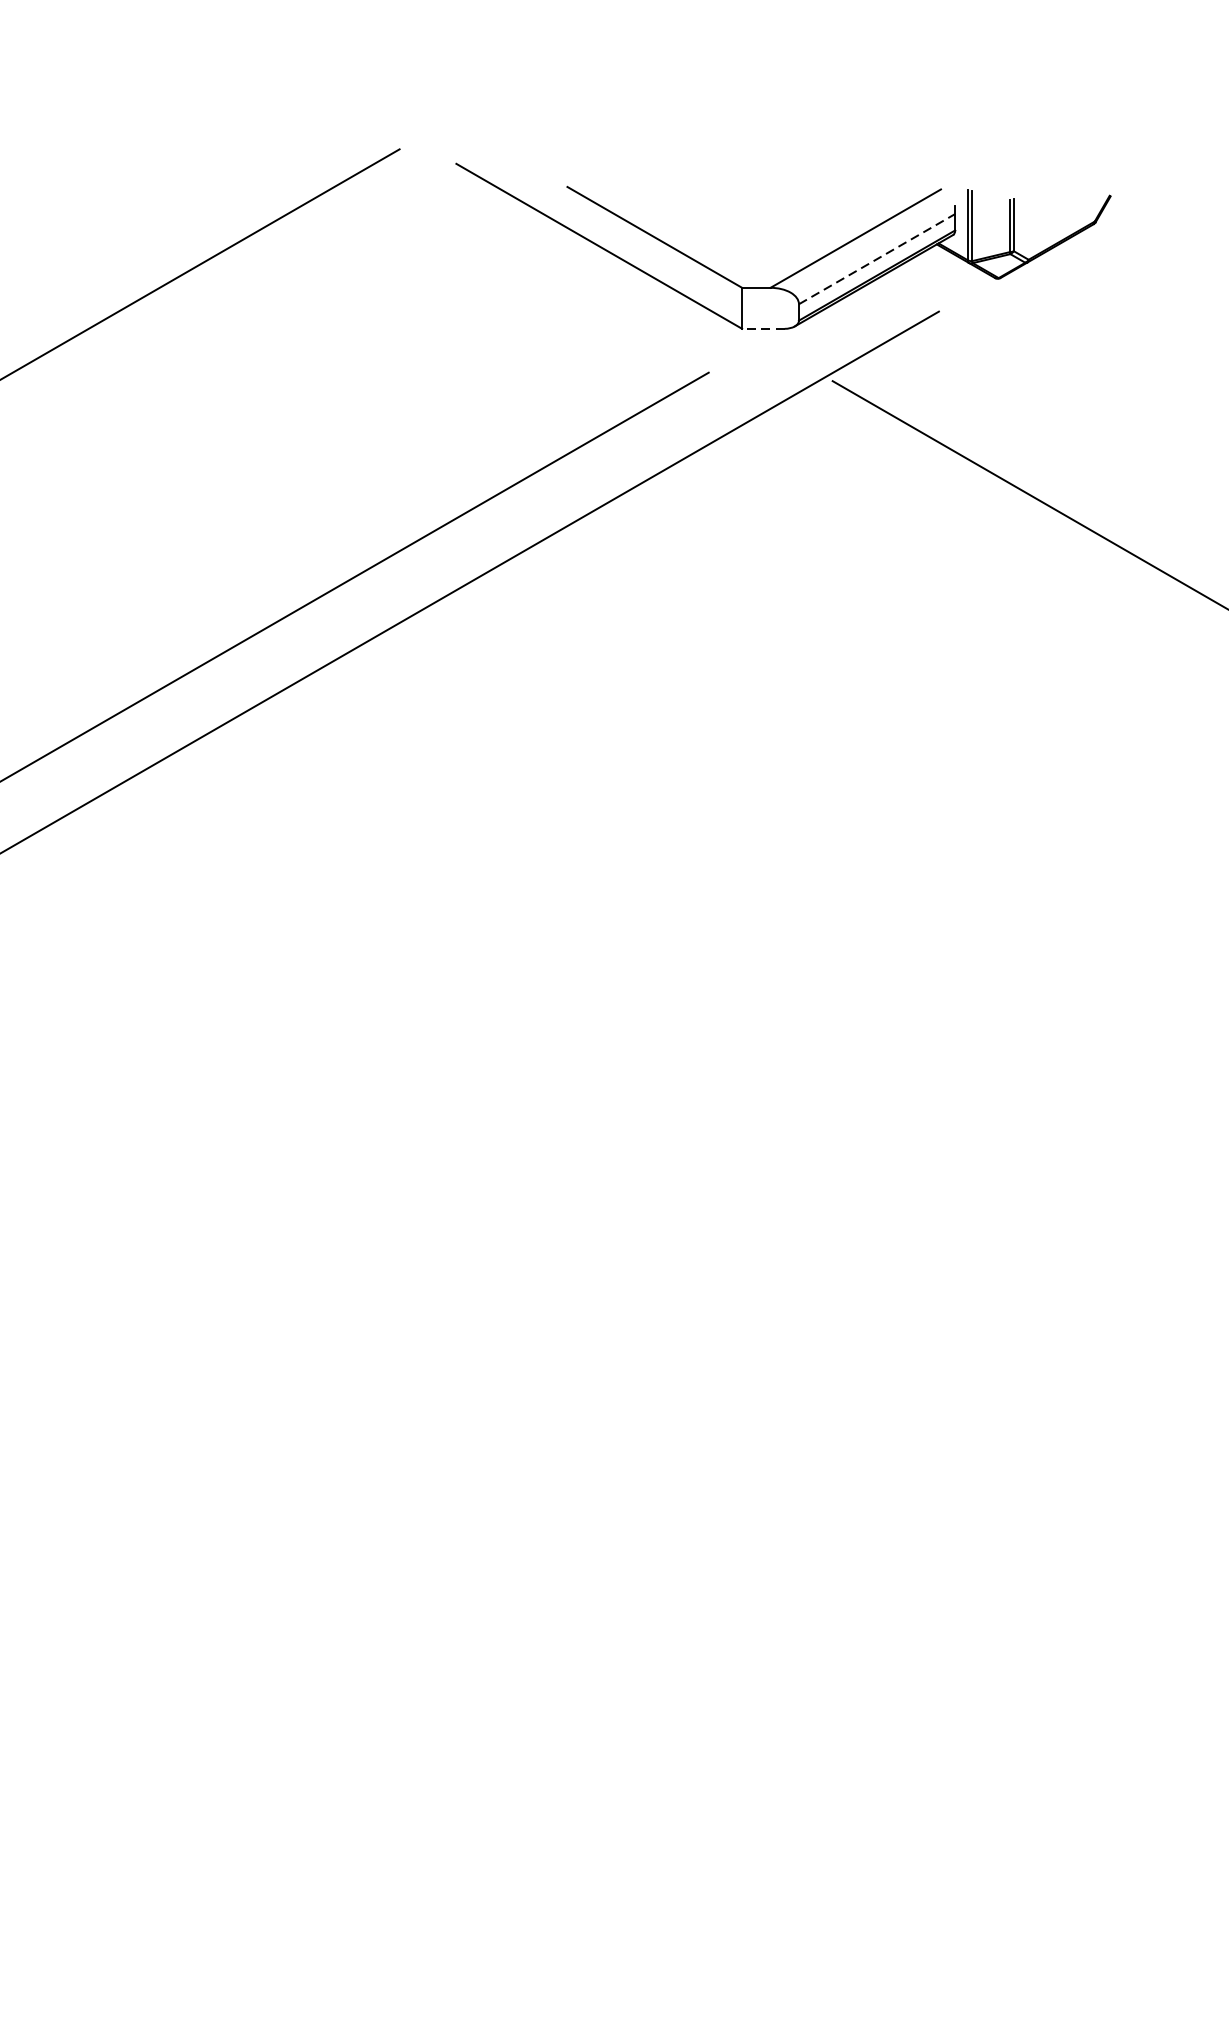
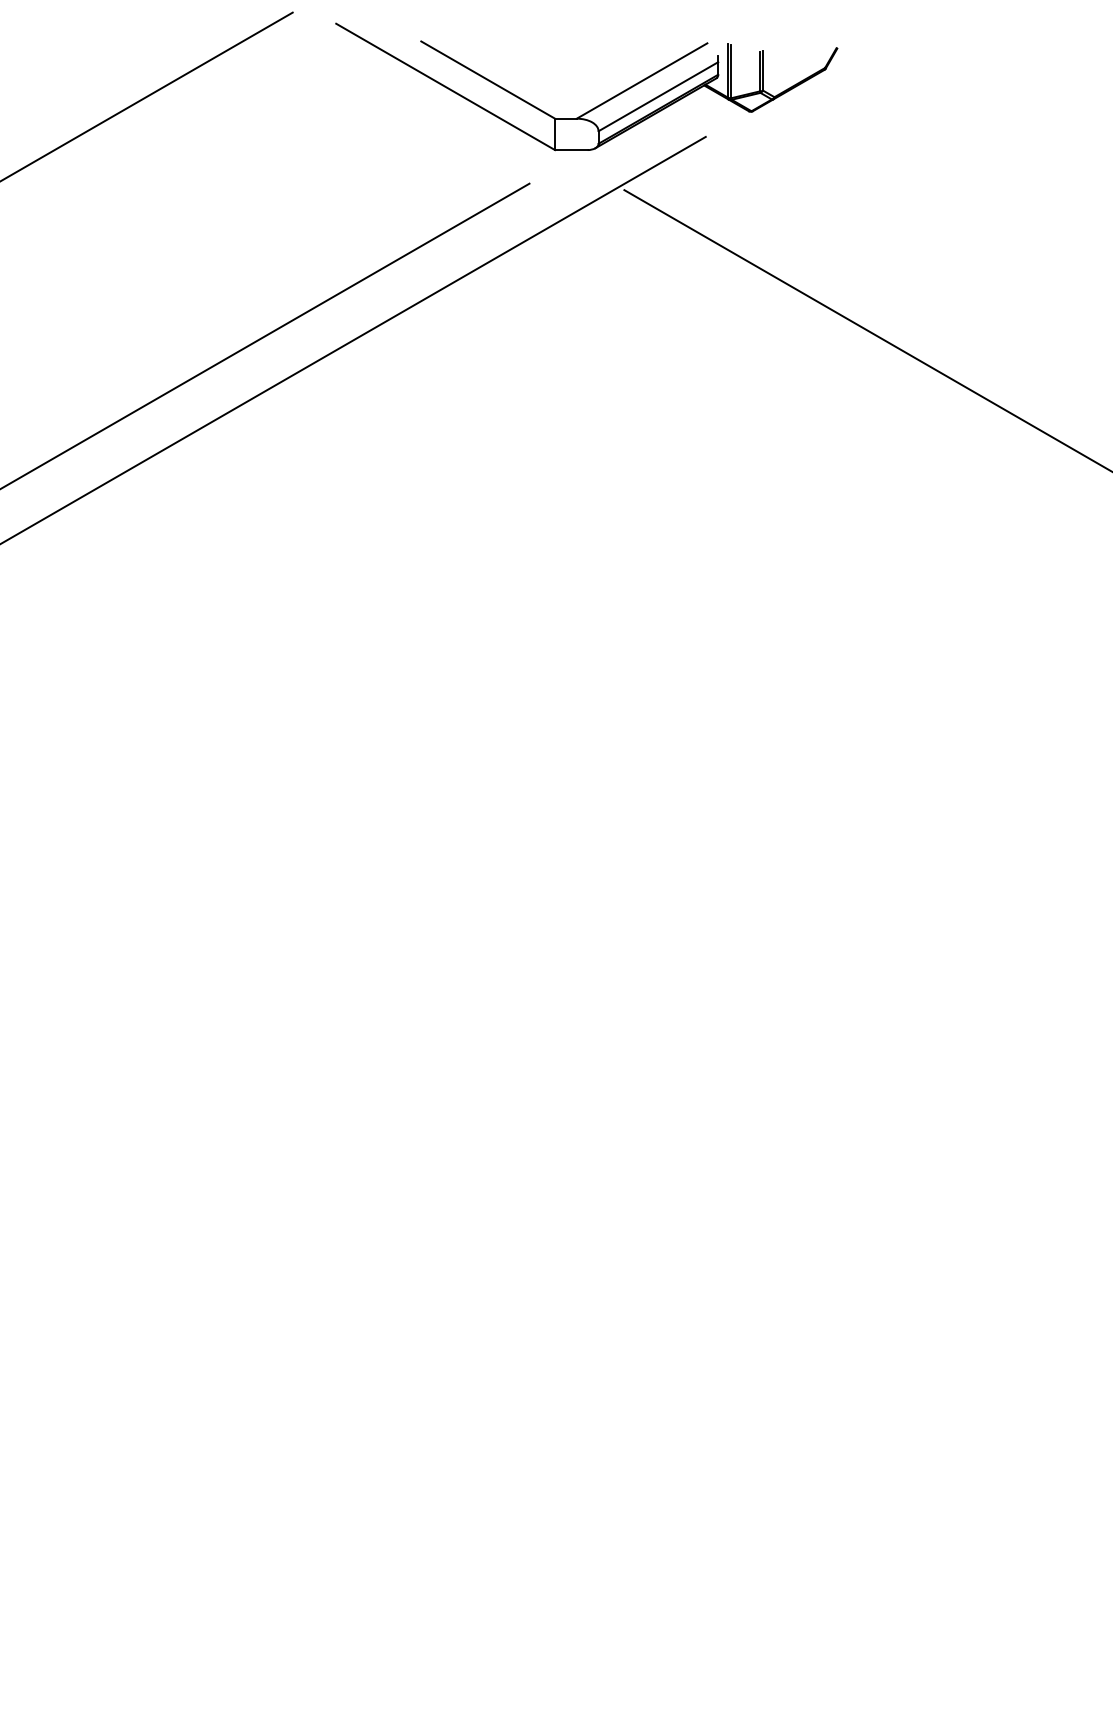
line: (877, 258) -> (658, 96), dashed -> solid
line: (762, 329) -> (570, 150), dashed -> solid

